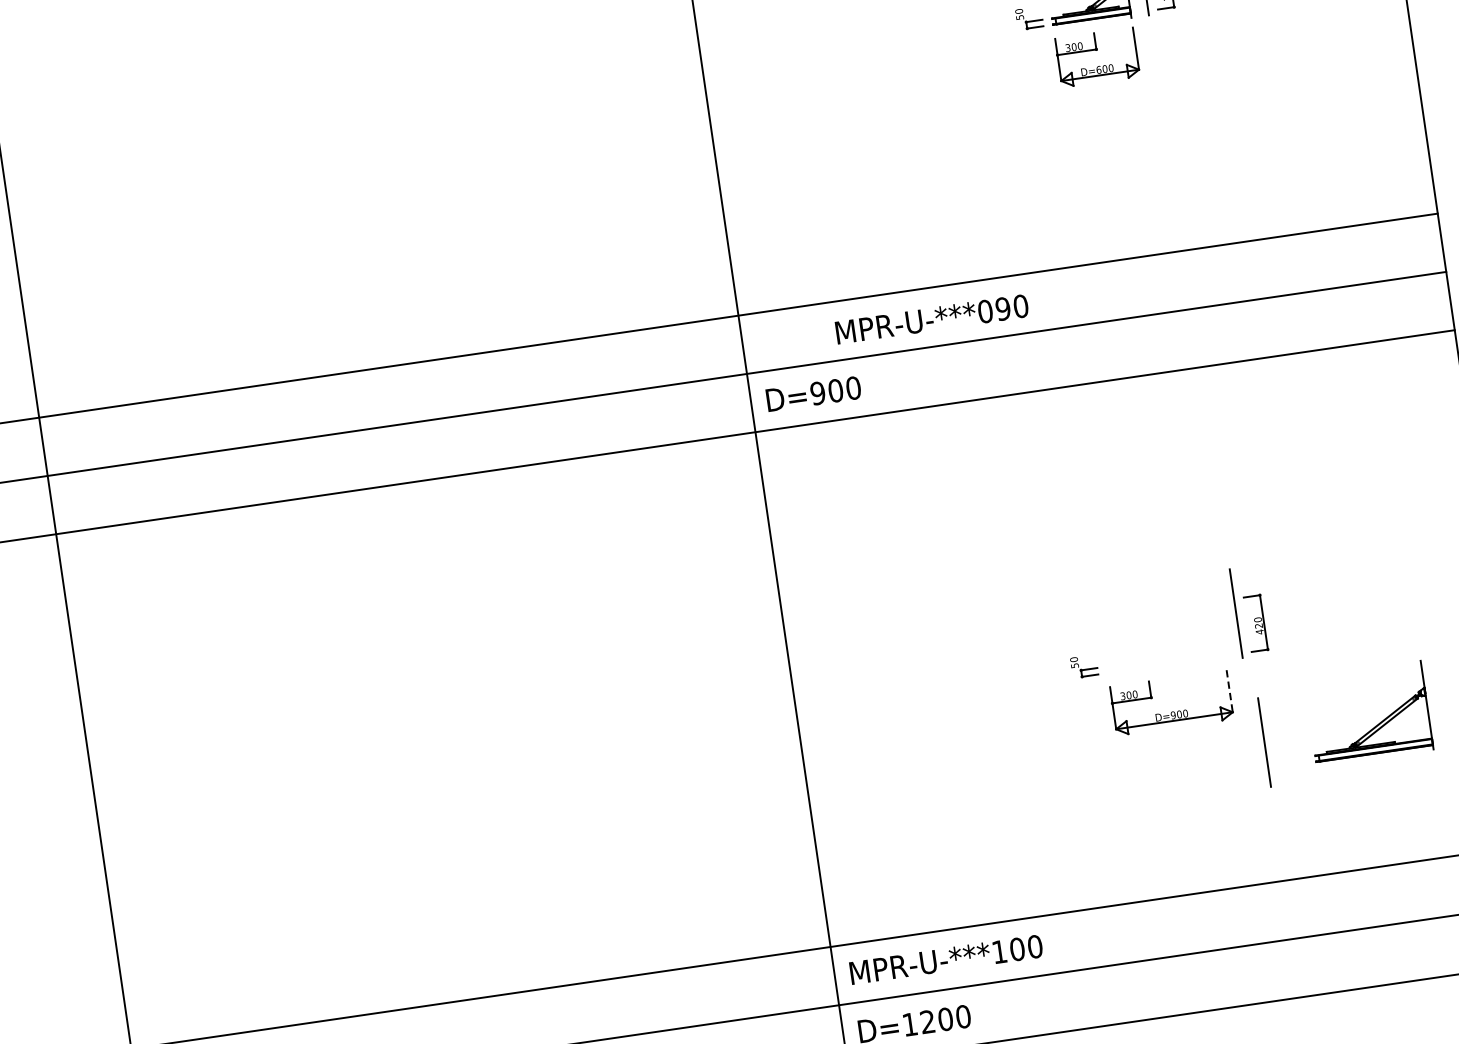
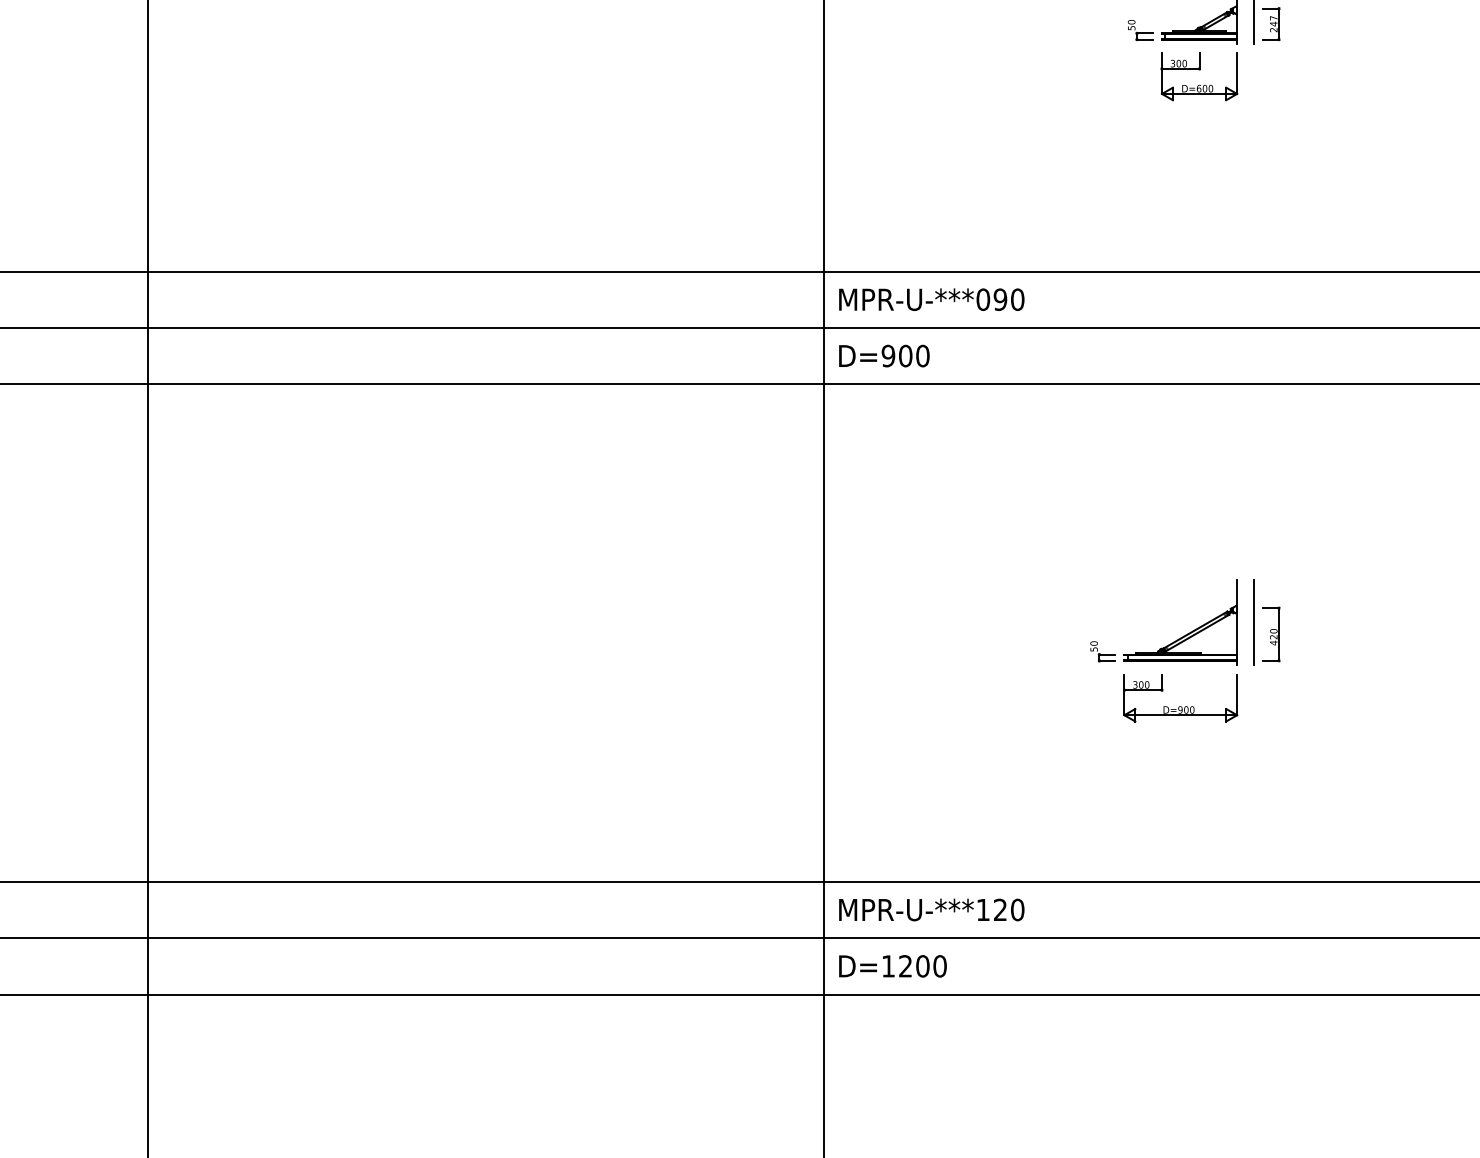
text: (931, 319) -> (931, 299), moved
line: (1230, 691) -> (1237, 695), dashed -> solid
part: (1375, 725) -> (1185, 634), moved
line: (1264, 742) -> (1262, 748), removed
text: (1017, 948) -> (1000, 909), MPR-U-***100 -> MPR-U-***120

